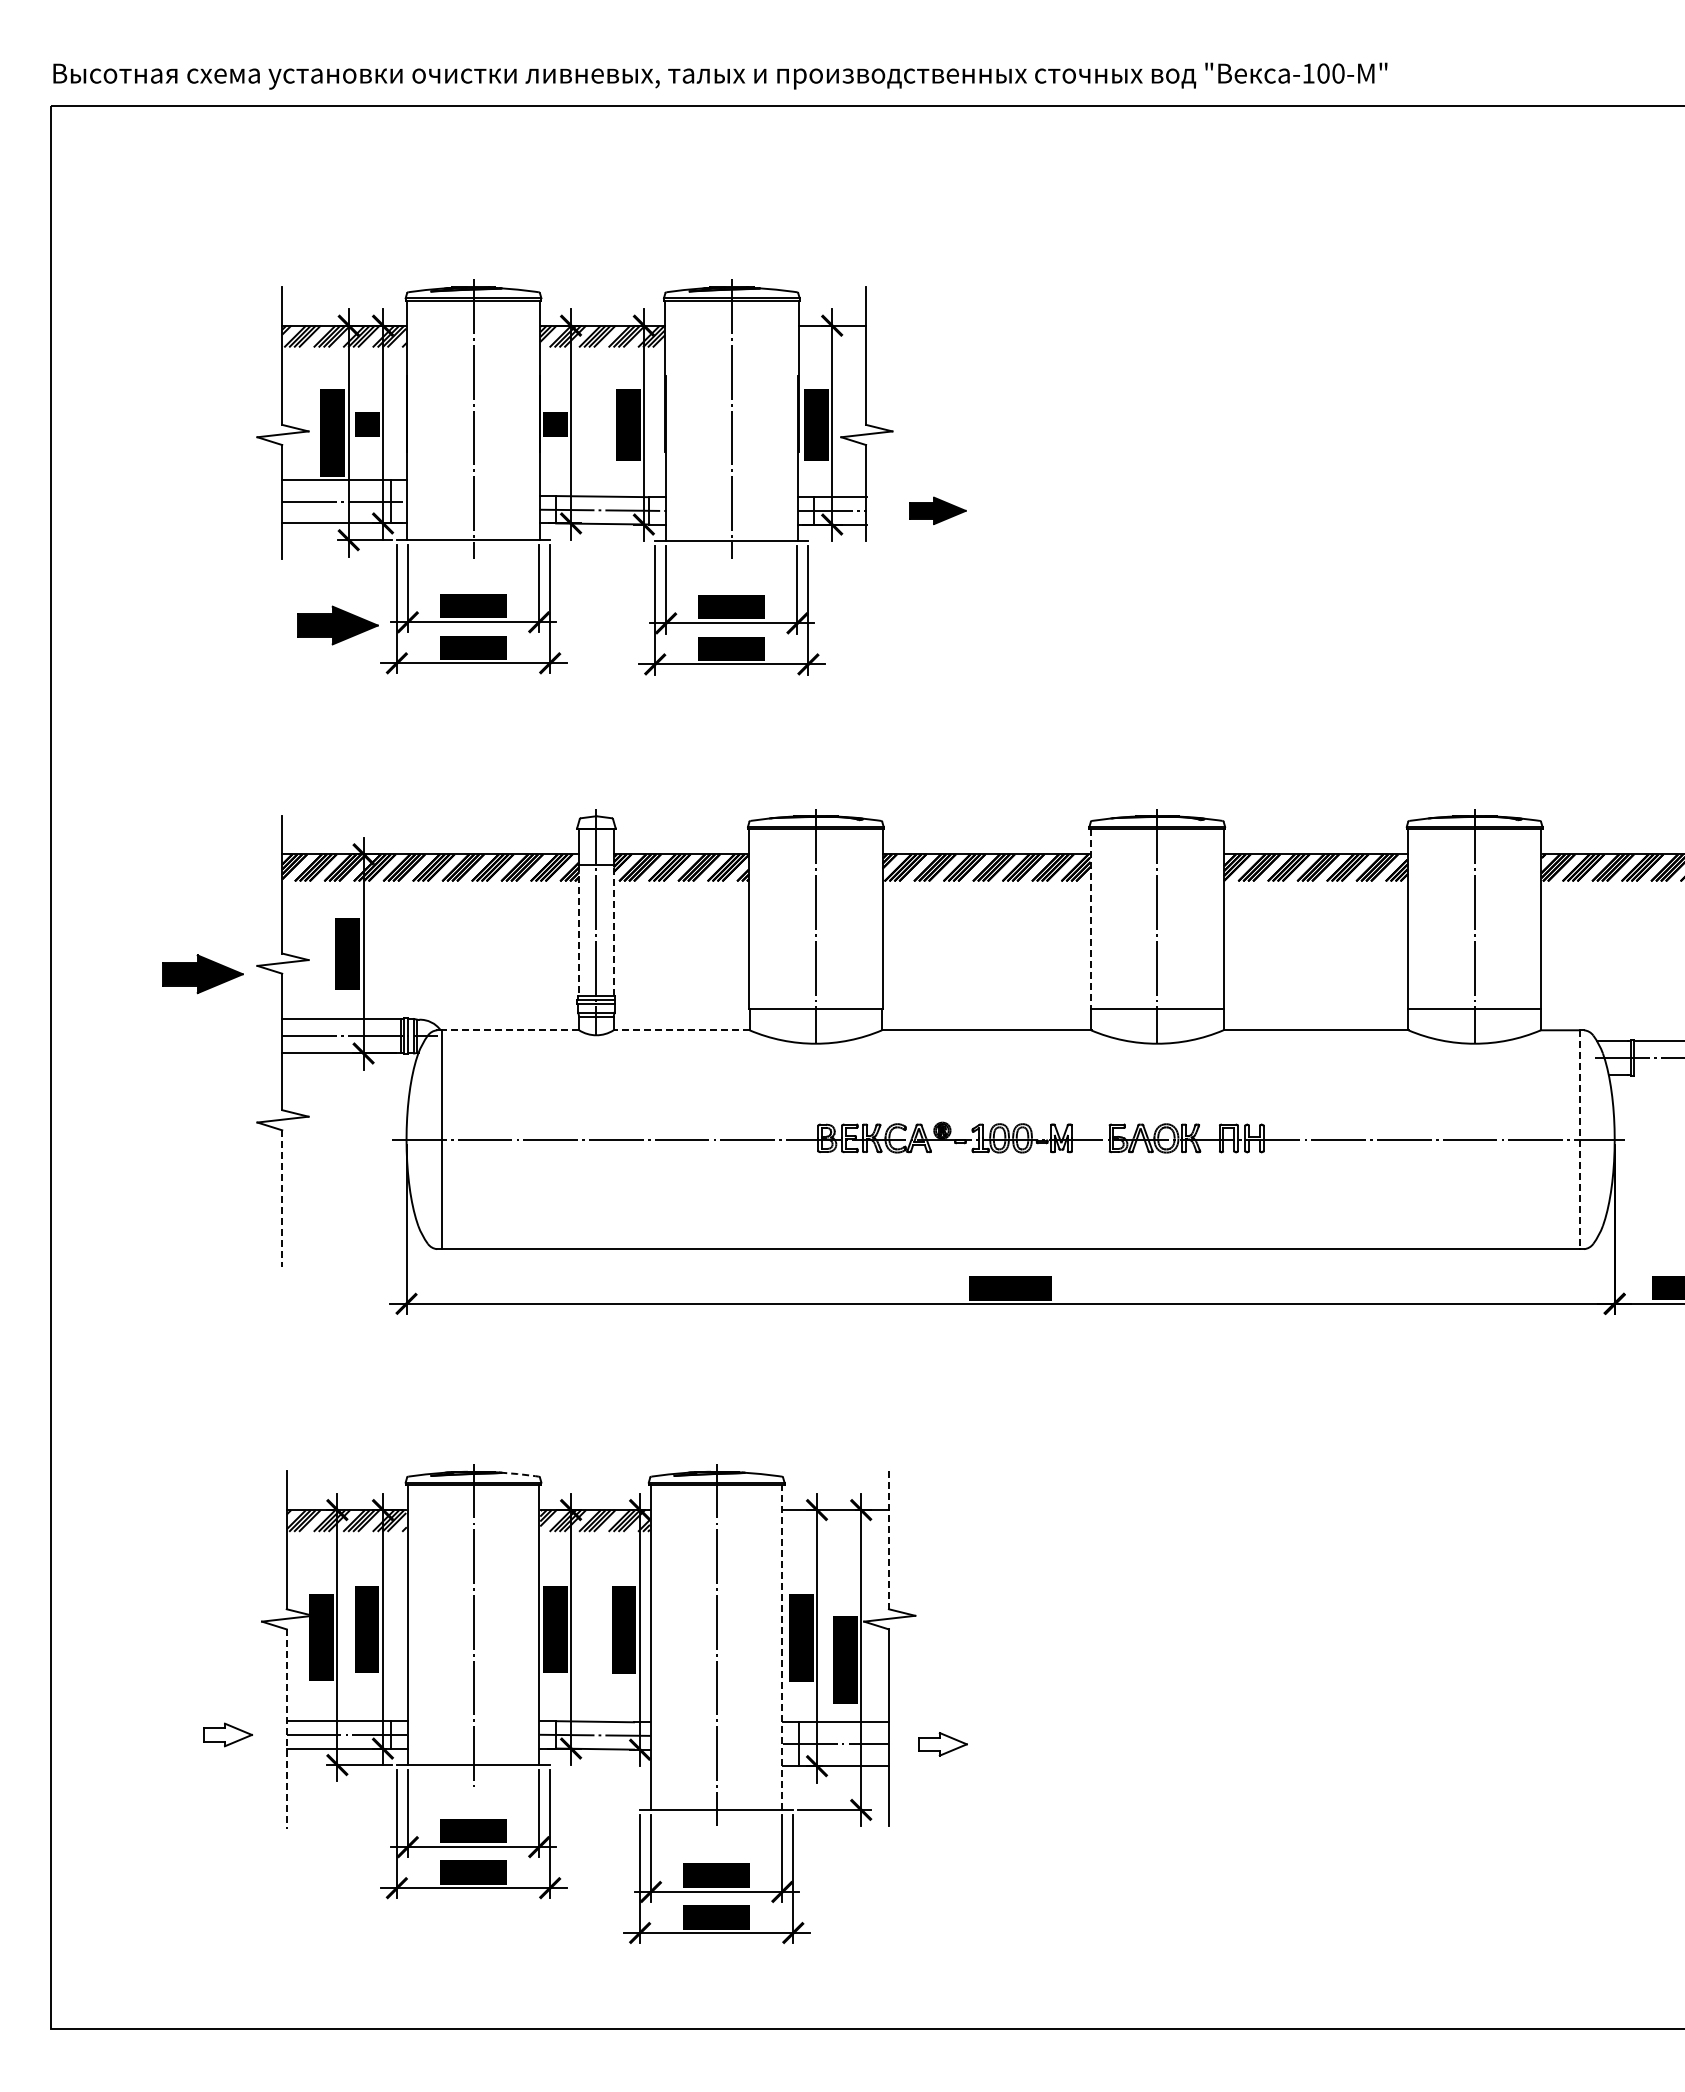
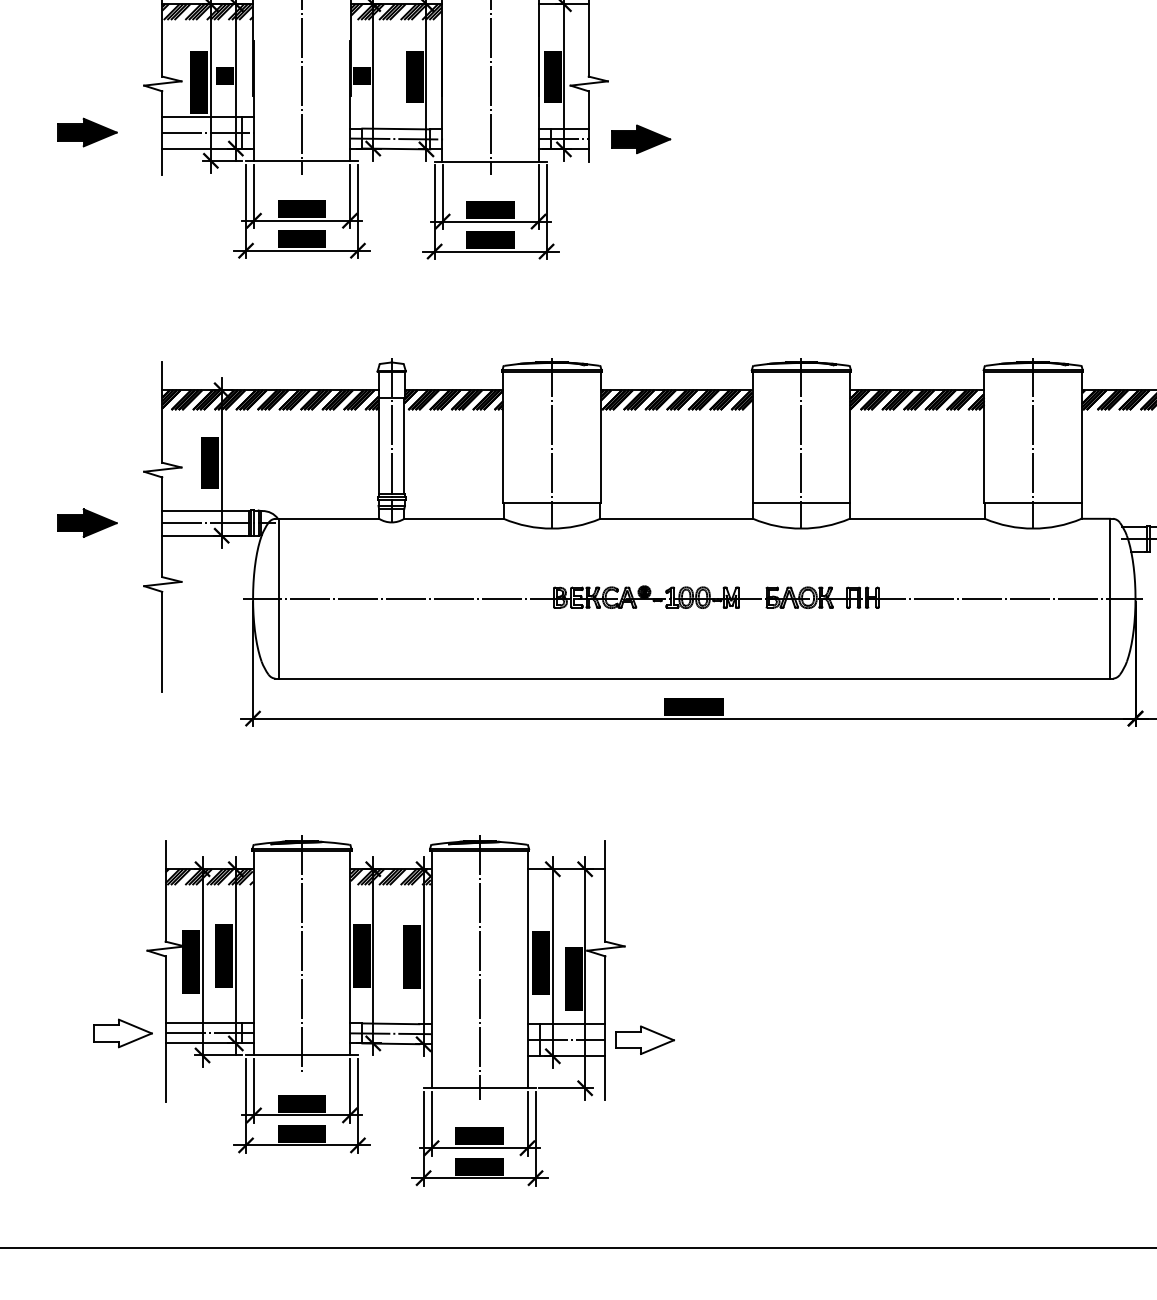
part: (937, 510) -> (640, 139), size x1.43
part: (337, 625) -> (87, 132), moved
line: (1090, 919) -> (752, 437), dashed -> solid
line: (613, 930) -> (404, 445), dashed -> solid
line: (579, 931) -> (379, 446), dashed -> solid
part: (202, 974) -> (87, 523), moved
line: (510, 1030) -> (328, 518), dashed -> solid
line: (681, 1030) -> (453, 518), dashed -> solid
line: (1579, 1140) -> (1109, 599), dashed -> solid
line: (282, 1199) -> (162, 642), dashed -> solid
line: (519, 1474) -> (335, 843), dashed -> solid
line: (888, 1540) -> (605, 891), dashed -> solid
line: (782, 1646) -> (527, 968), dashed -> solid
line: (286, 1728) -> (165, 1028), dashed -> solid
part: (227, 1734) -> (122, 1033), size x1.67
part: (942, 1744) -> (644, 1040), size x1.67

